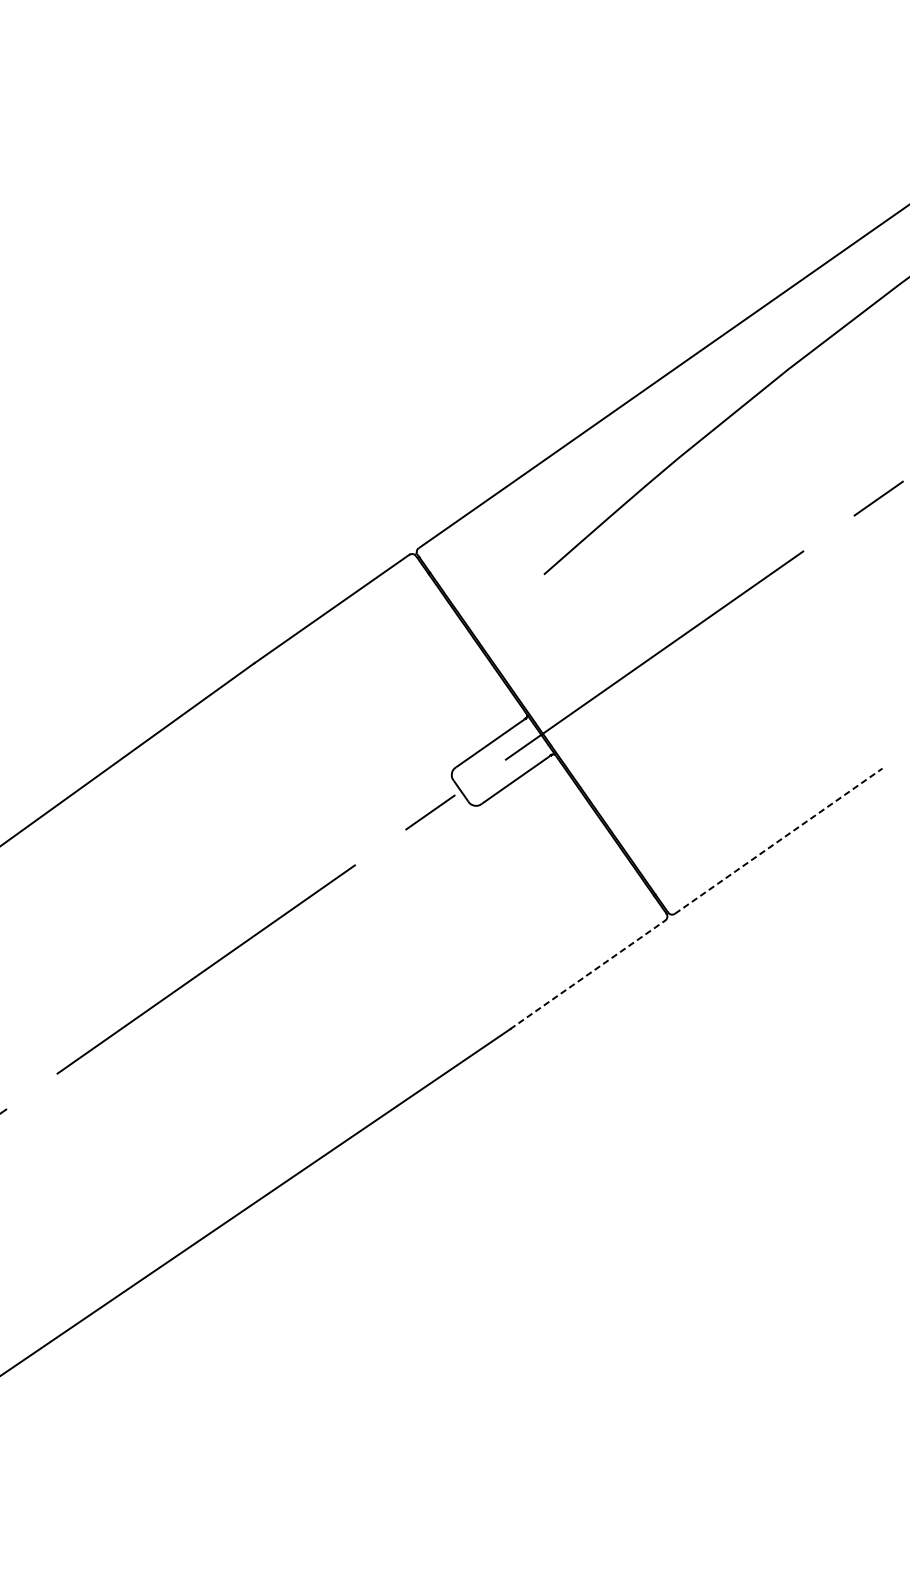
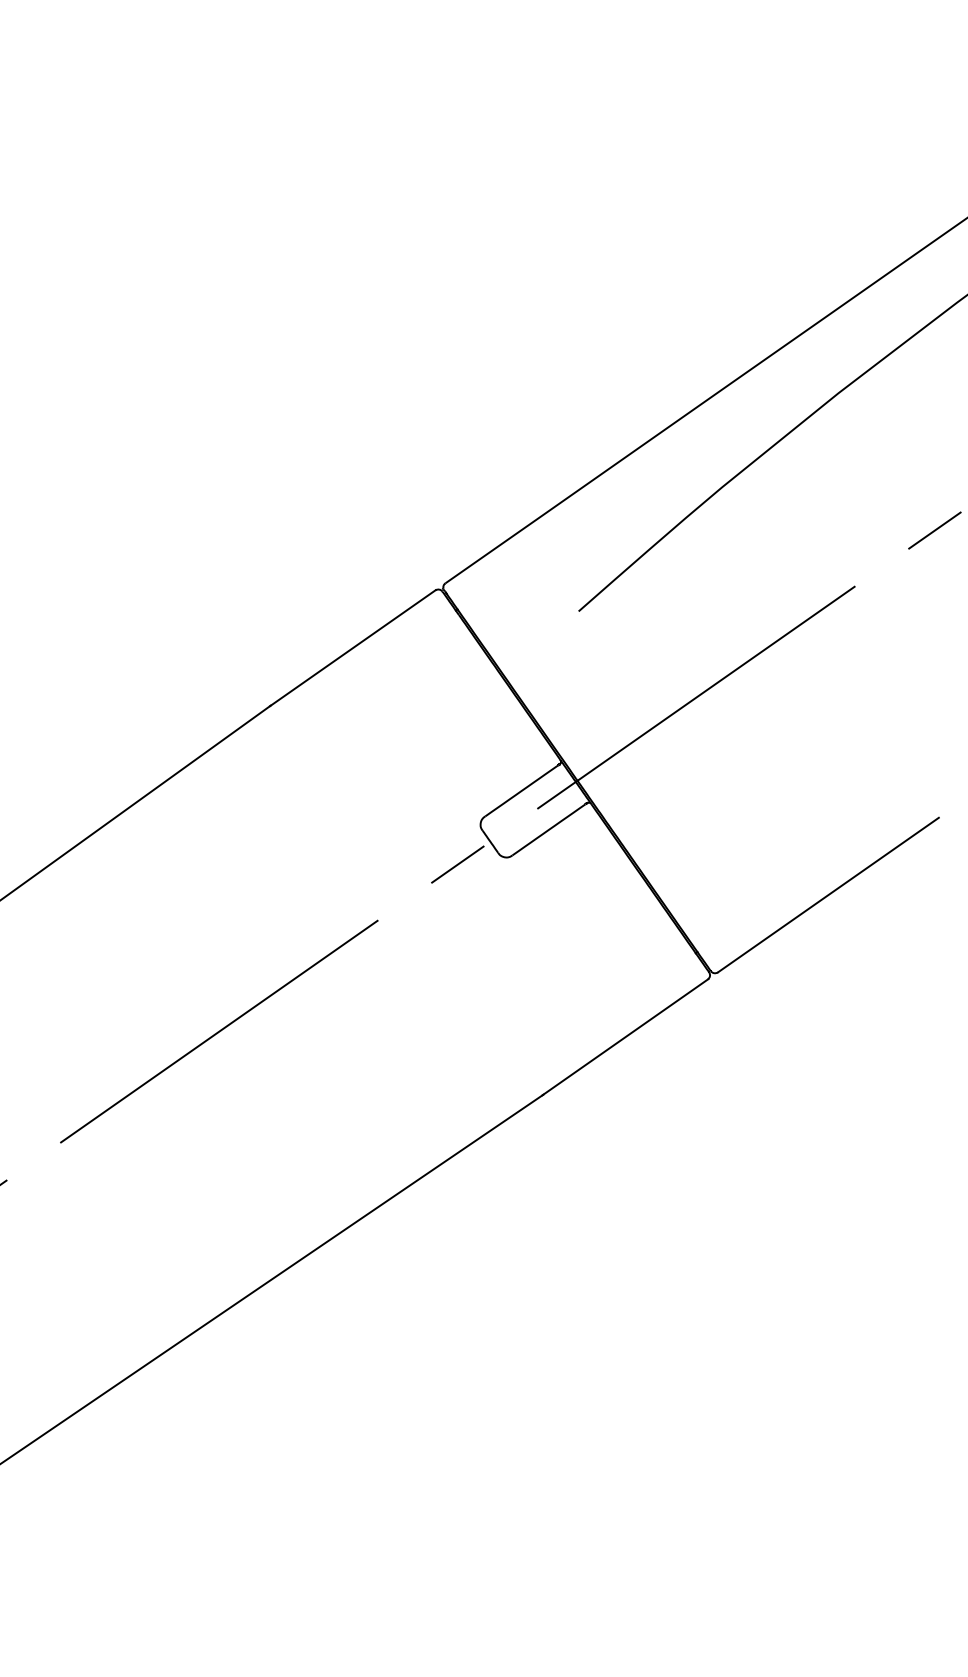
line: (778, 841) -> (828, 895), dashed -> solid
line: (587, 974) -> (625, 1036), dashed -> solid

